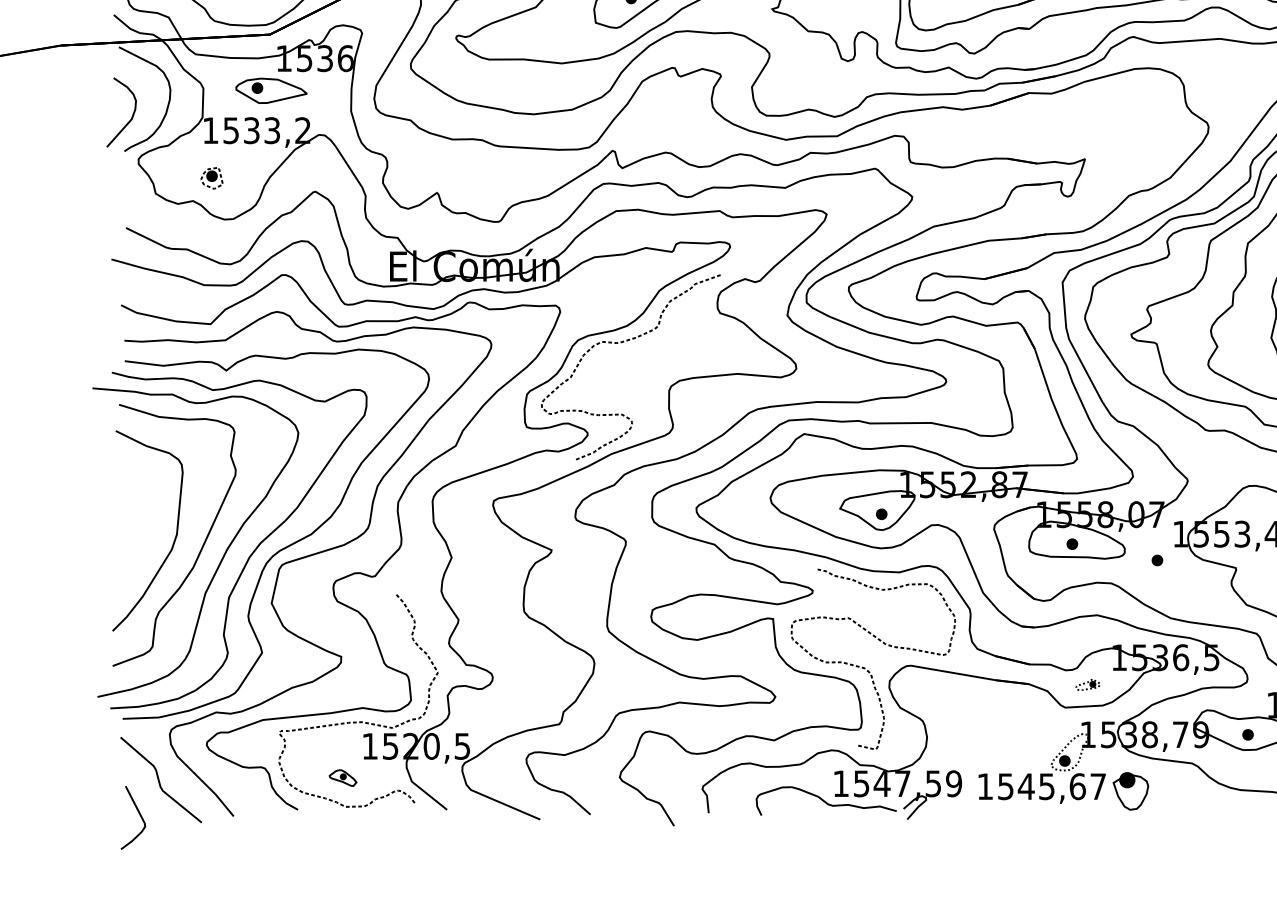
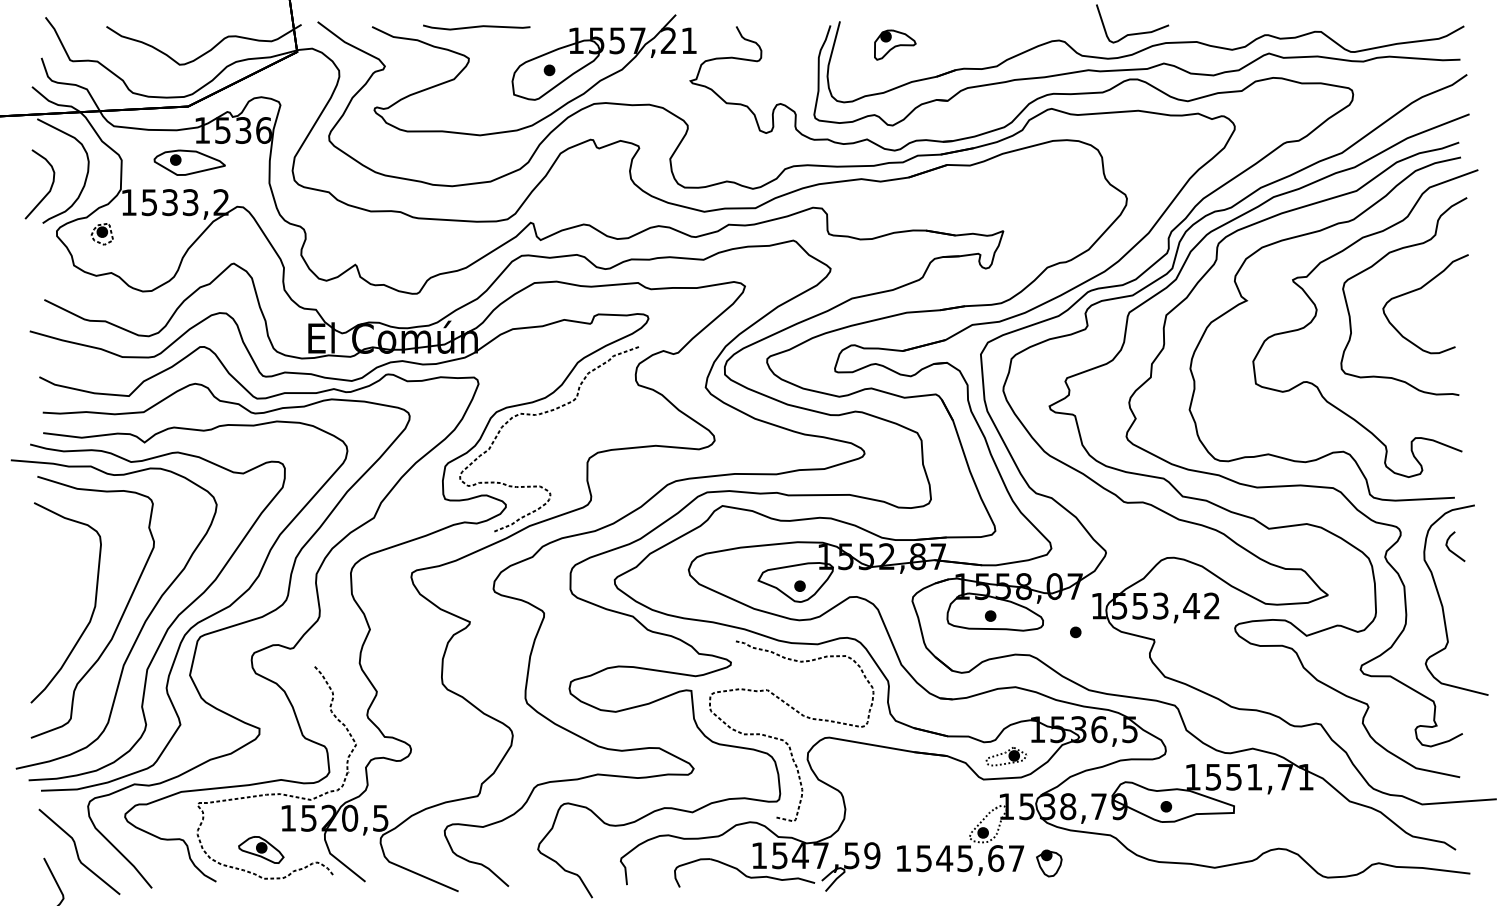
part: (211, 178) -> (101, 234), moved
part: (1088, 684) -> (1006, 756), size x1.67
part: (343, 777) -> (261, 849), size x1.67
part: (1131, 791) -> (1049, 863), size x0.71

